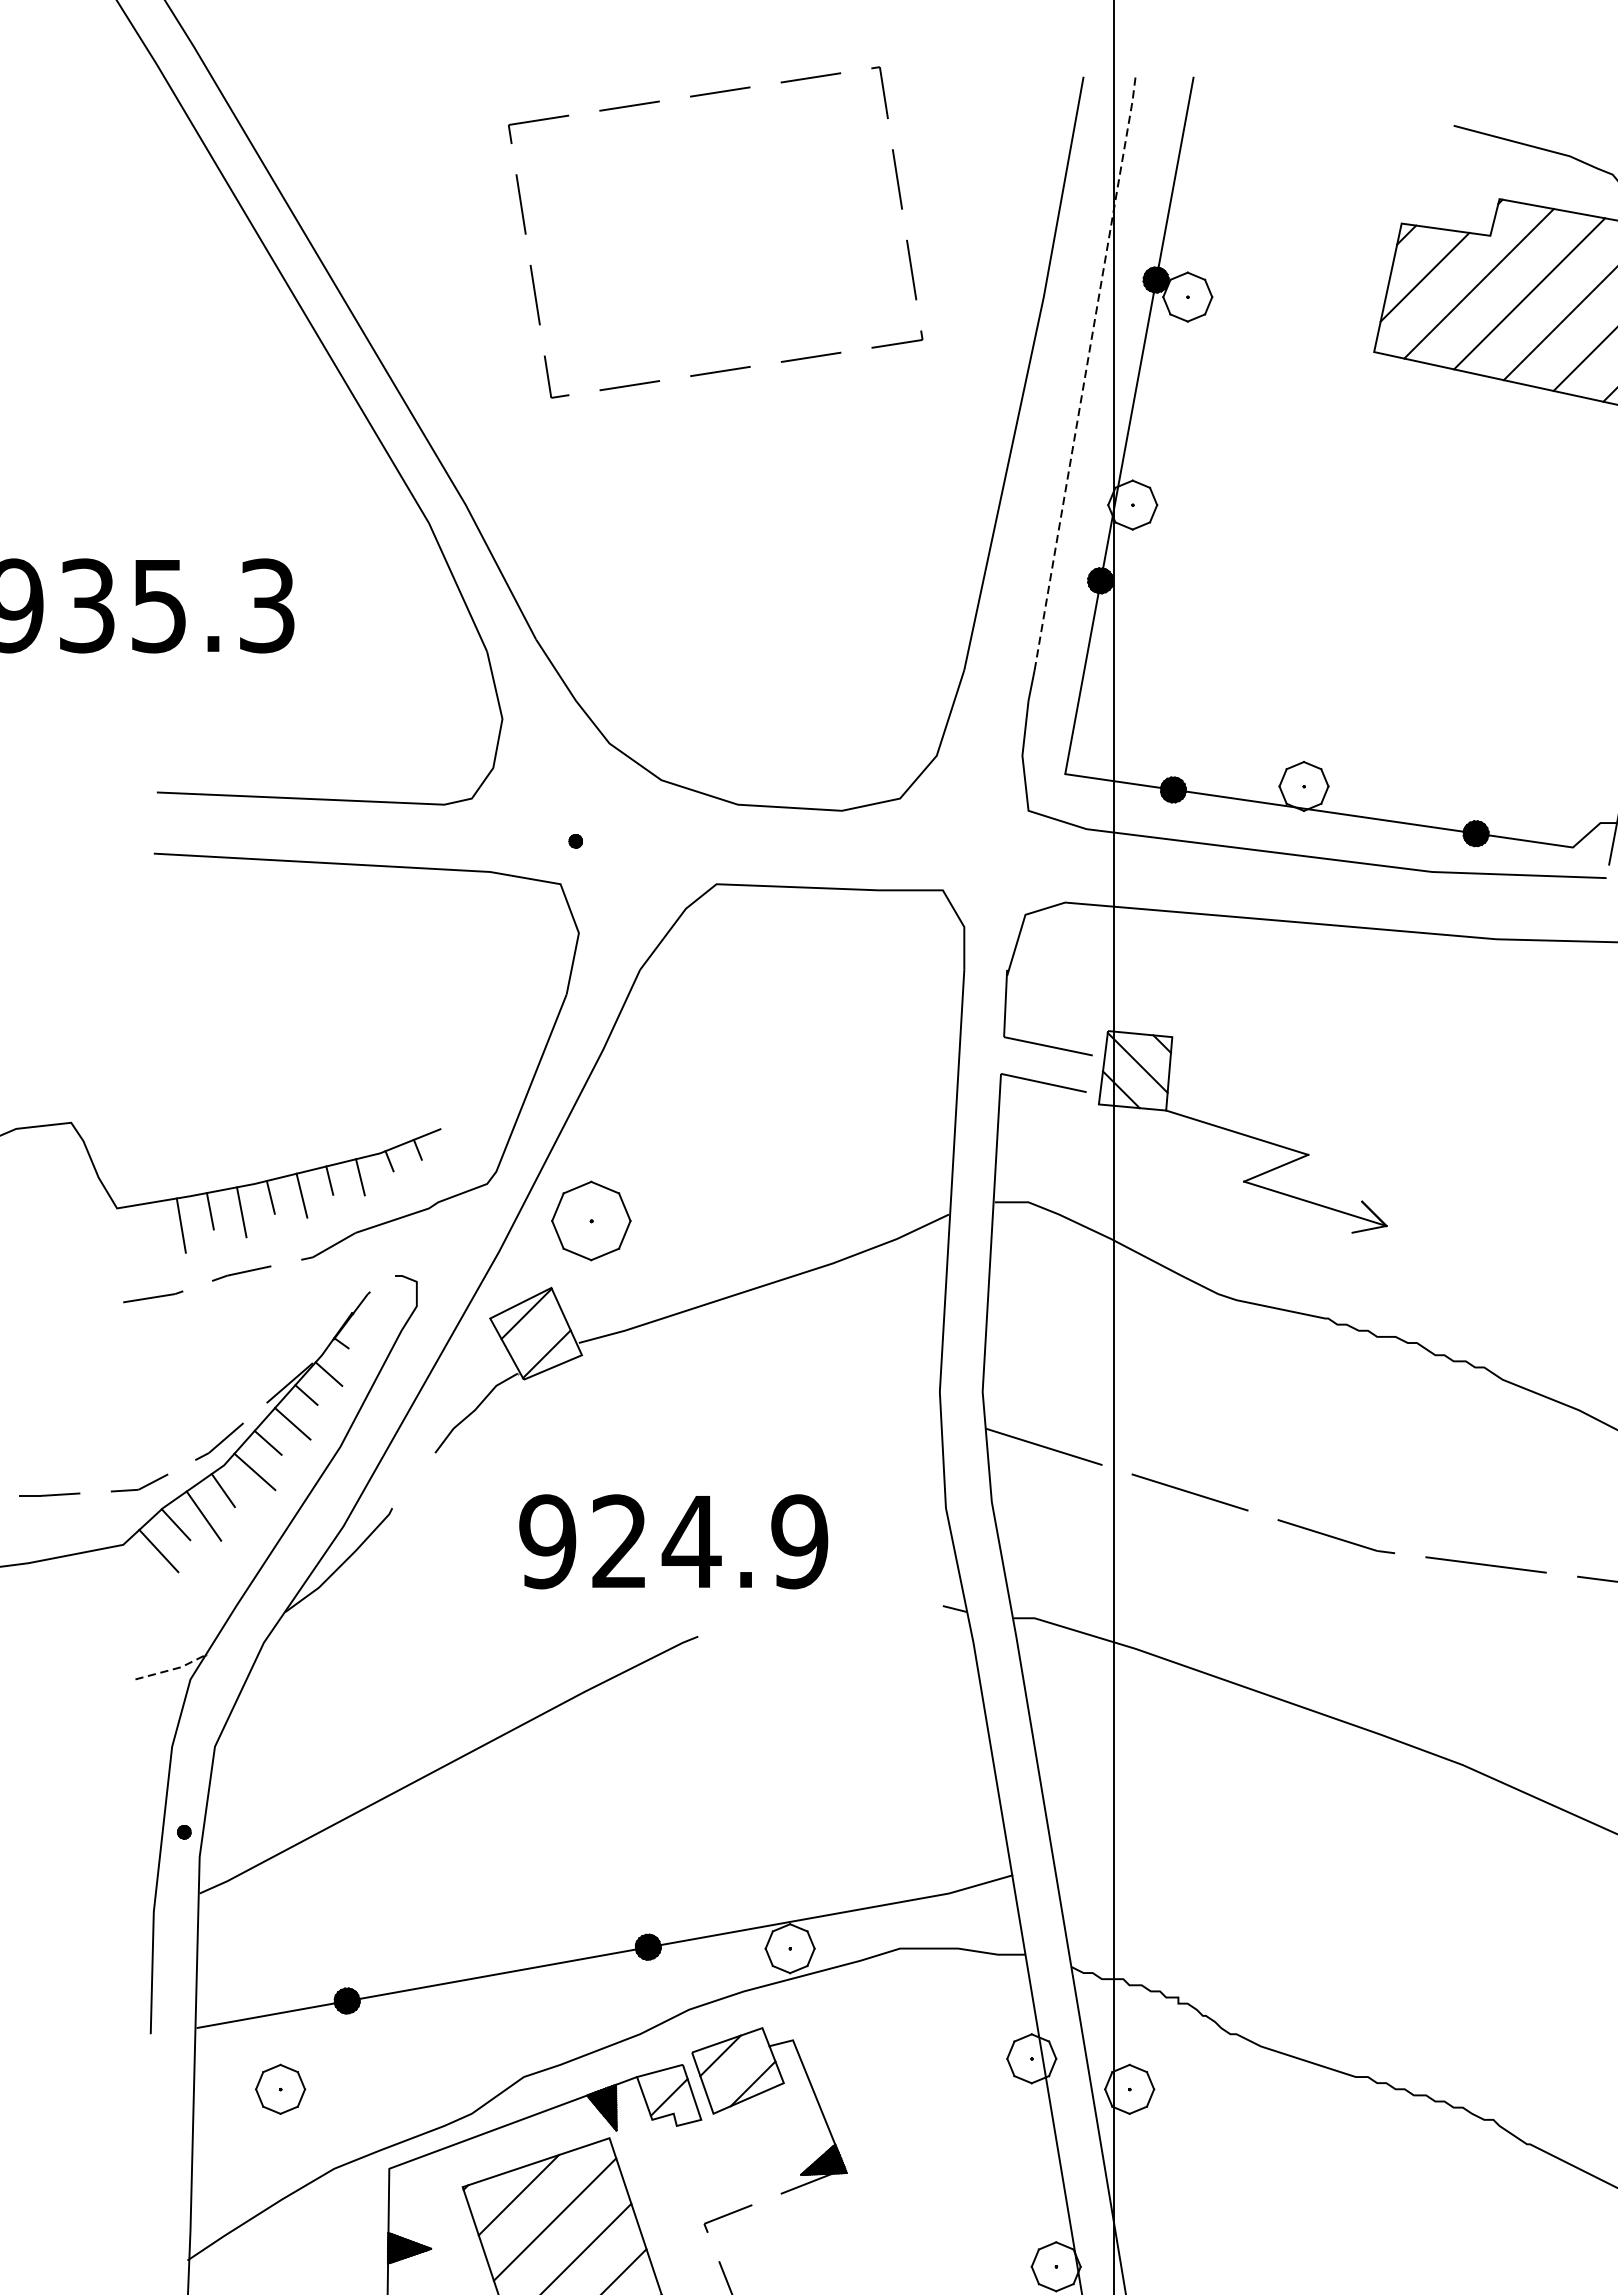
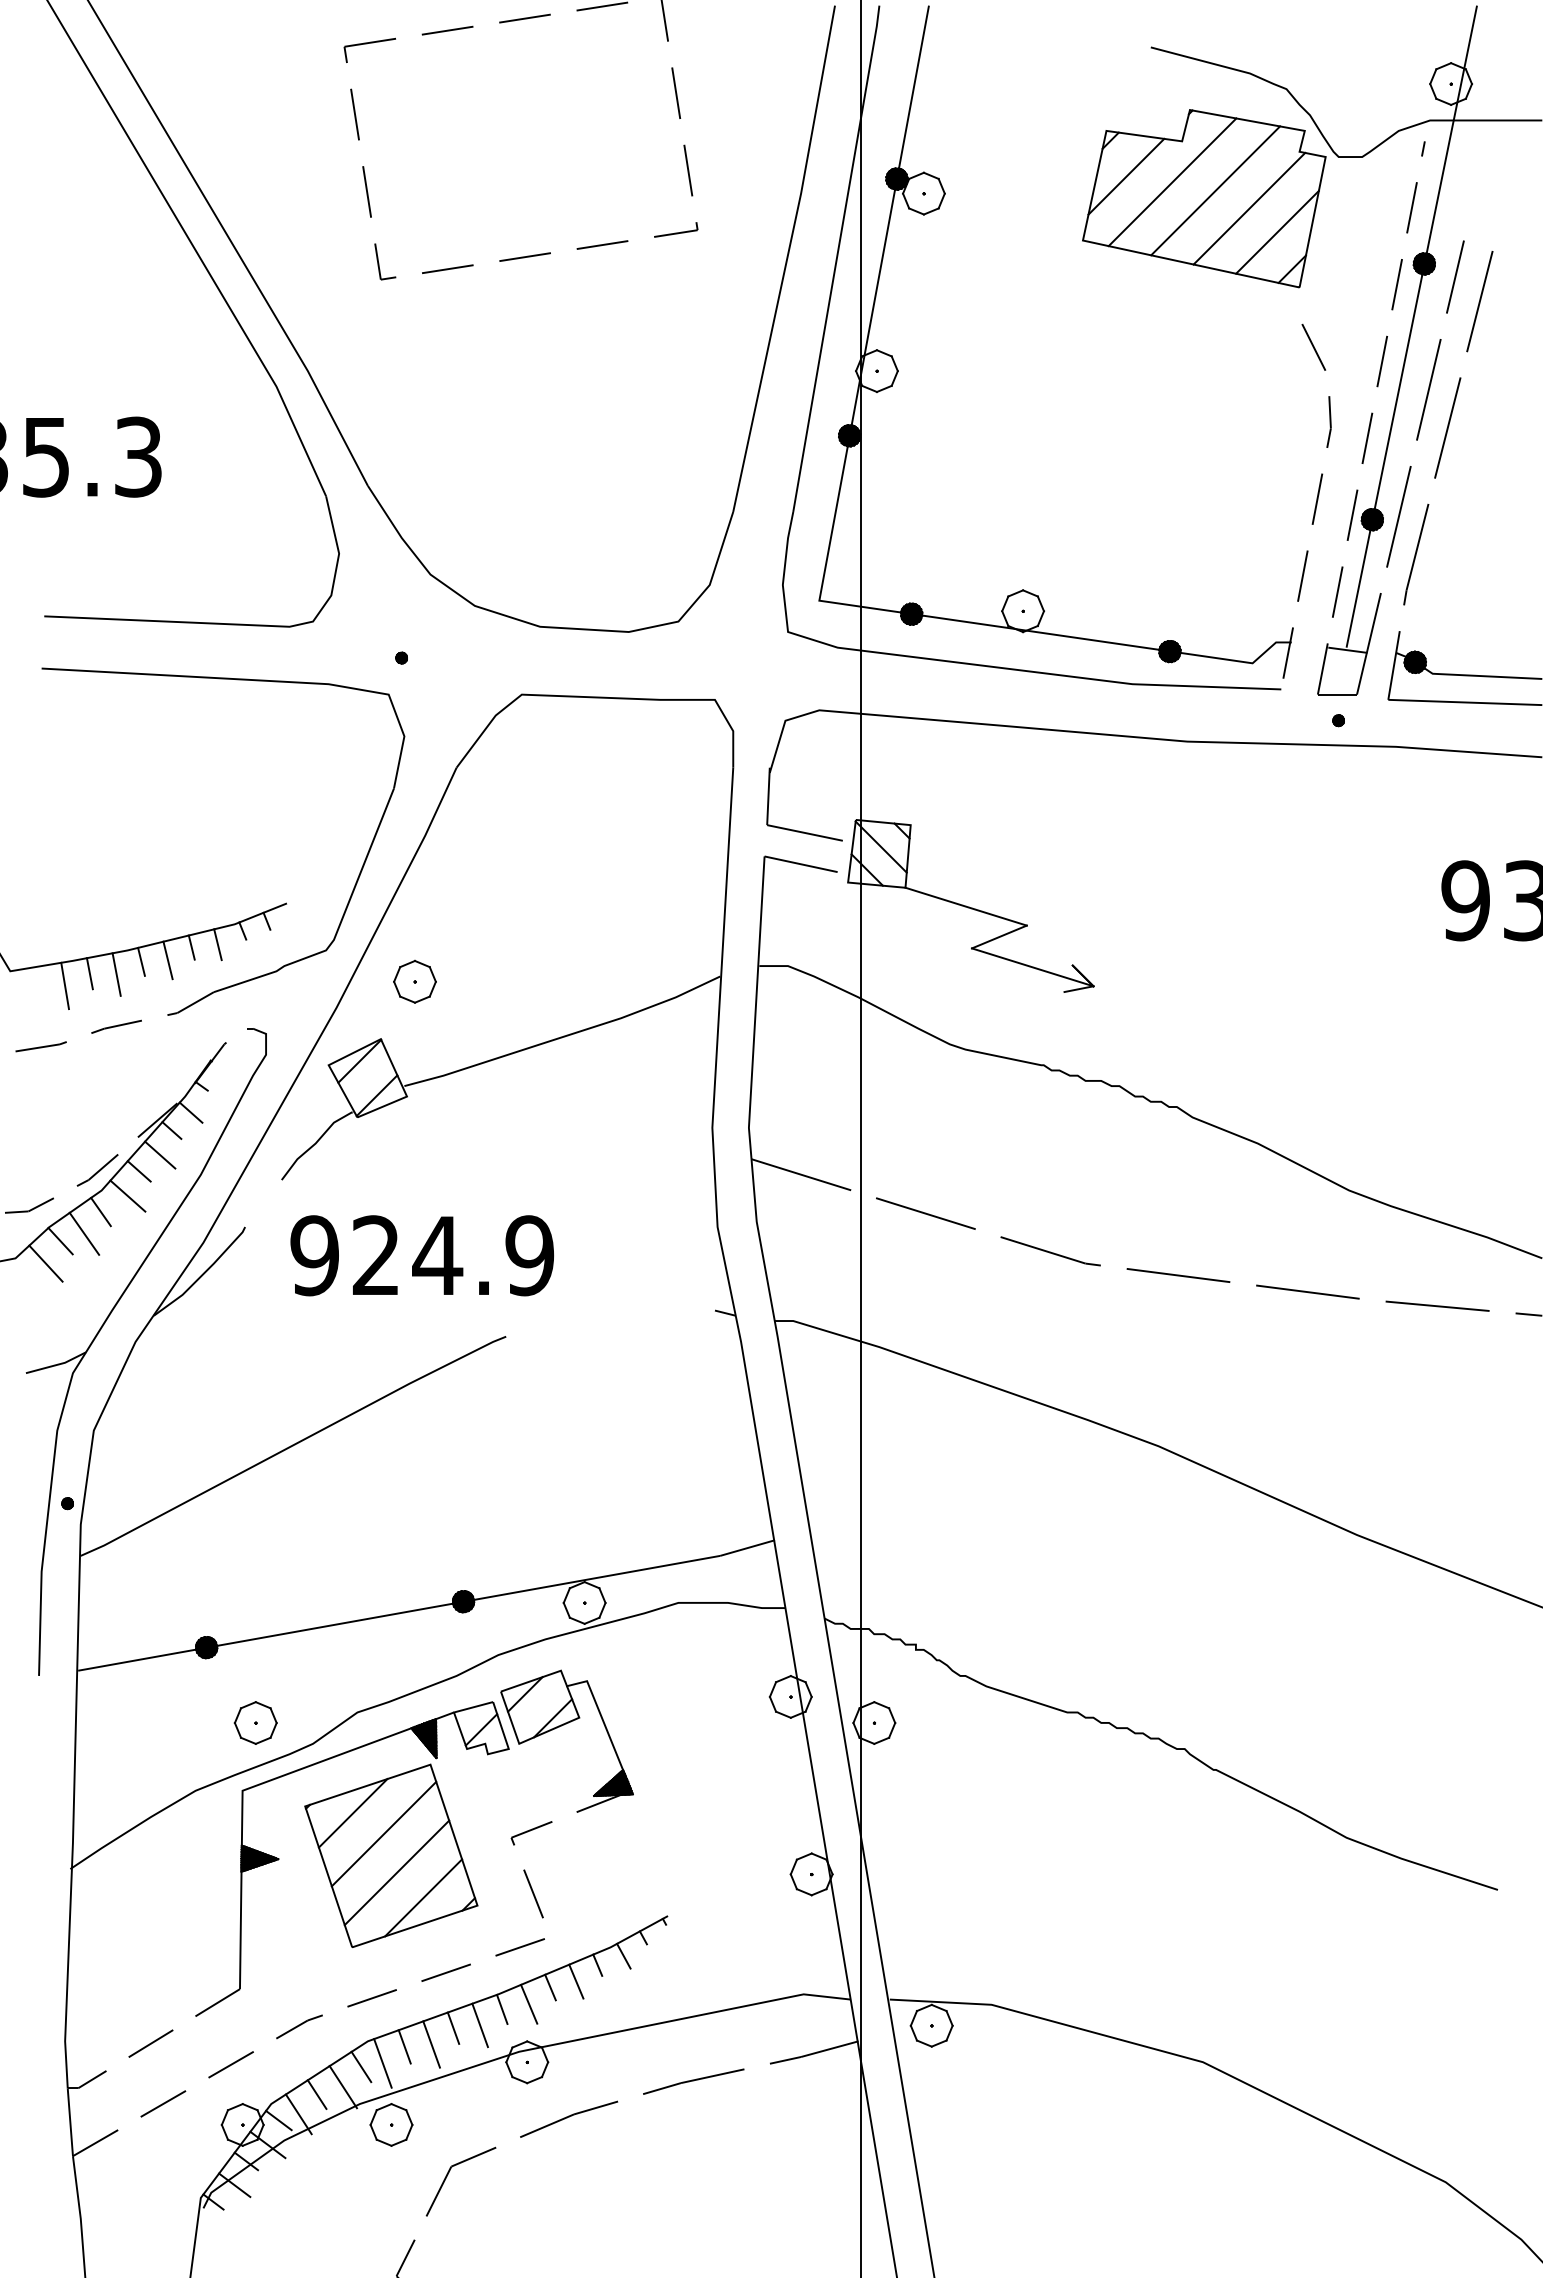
line: (1085, 371) -> (836, 257), dashed -> solid
part: (590, 1220) -> (414, 981), size x0.62
text: (672, 1541) -> (421, 1255), moved
line: (173, 1669) -> (58, 1364), dashed -> solid
part: (280, 2088) -> (255, 1722), moved

